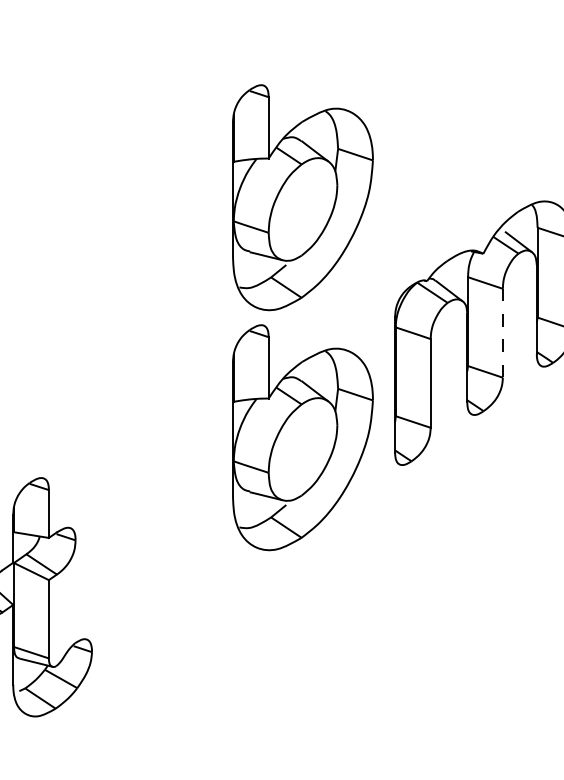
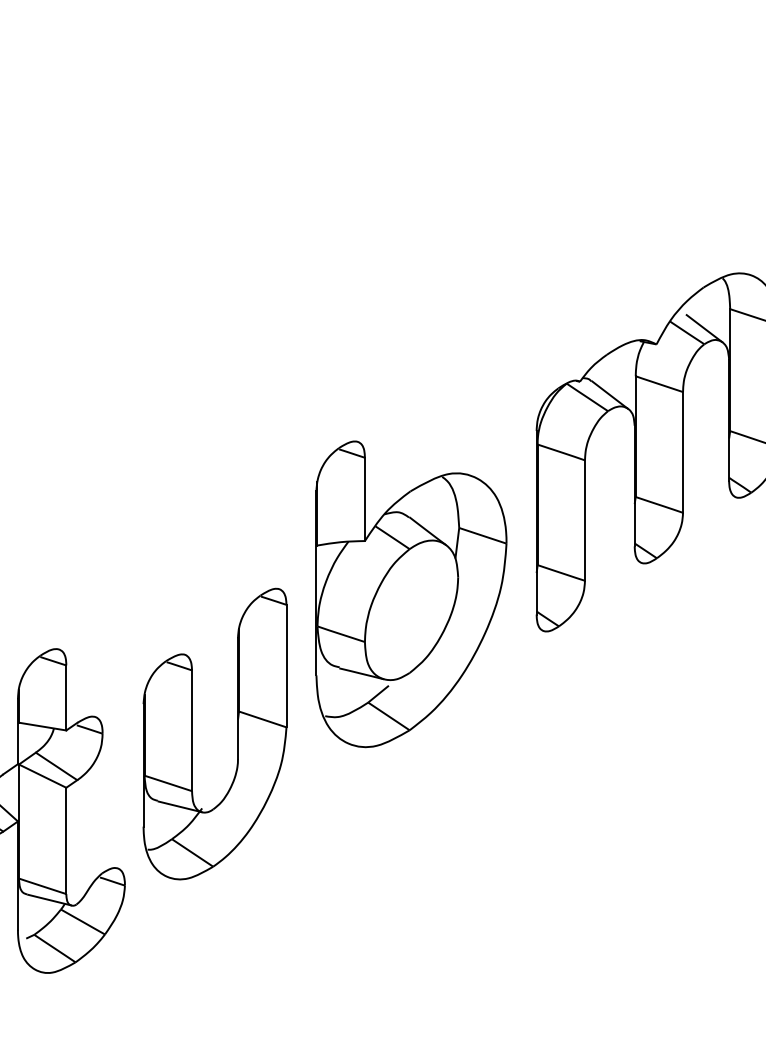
part: (302, 197) -> (411, 268), removed
line: (503, 333) -> (683, 452), dashed -> solid
part: (141, 540) -> (192, 733), added

